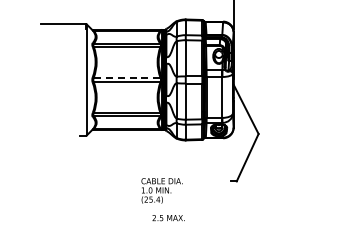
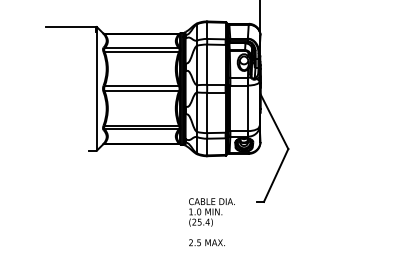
line: (127, 77) -> (142, 86), dashed -> solid
text: (161, 190) -> (211, 212), moved
text: (168, 218) -> (206, 243), moved

